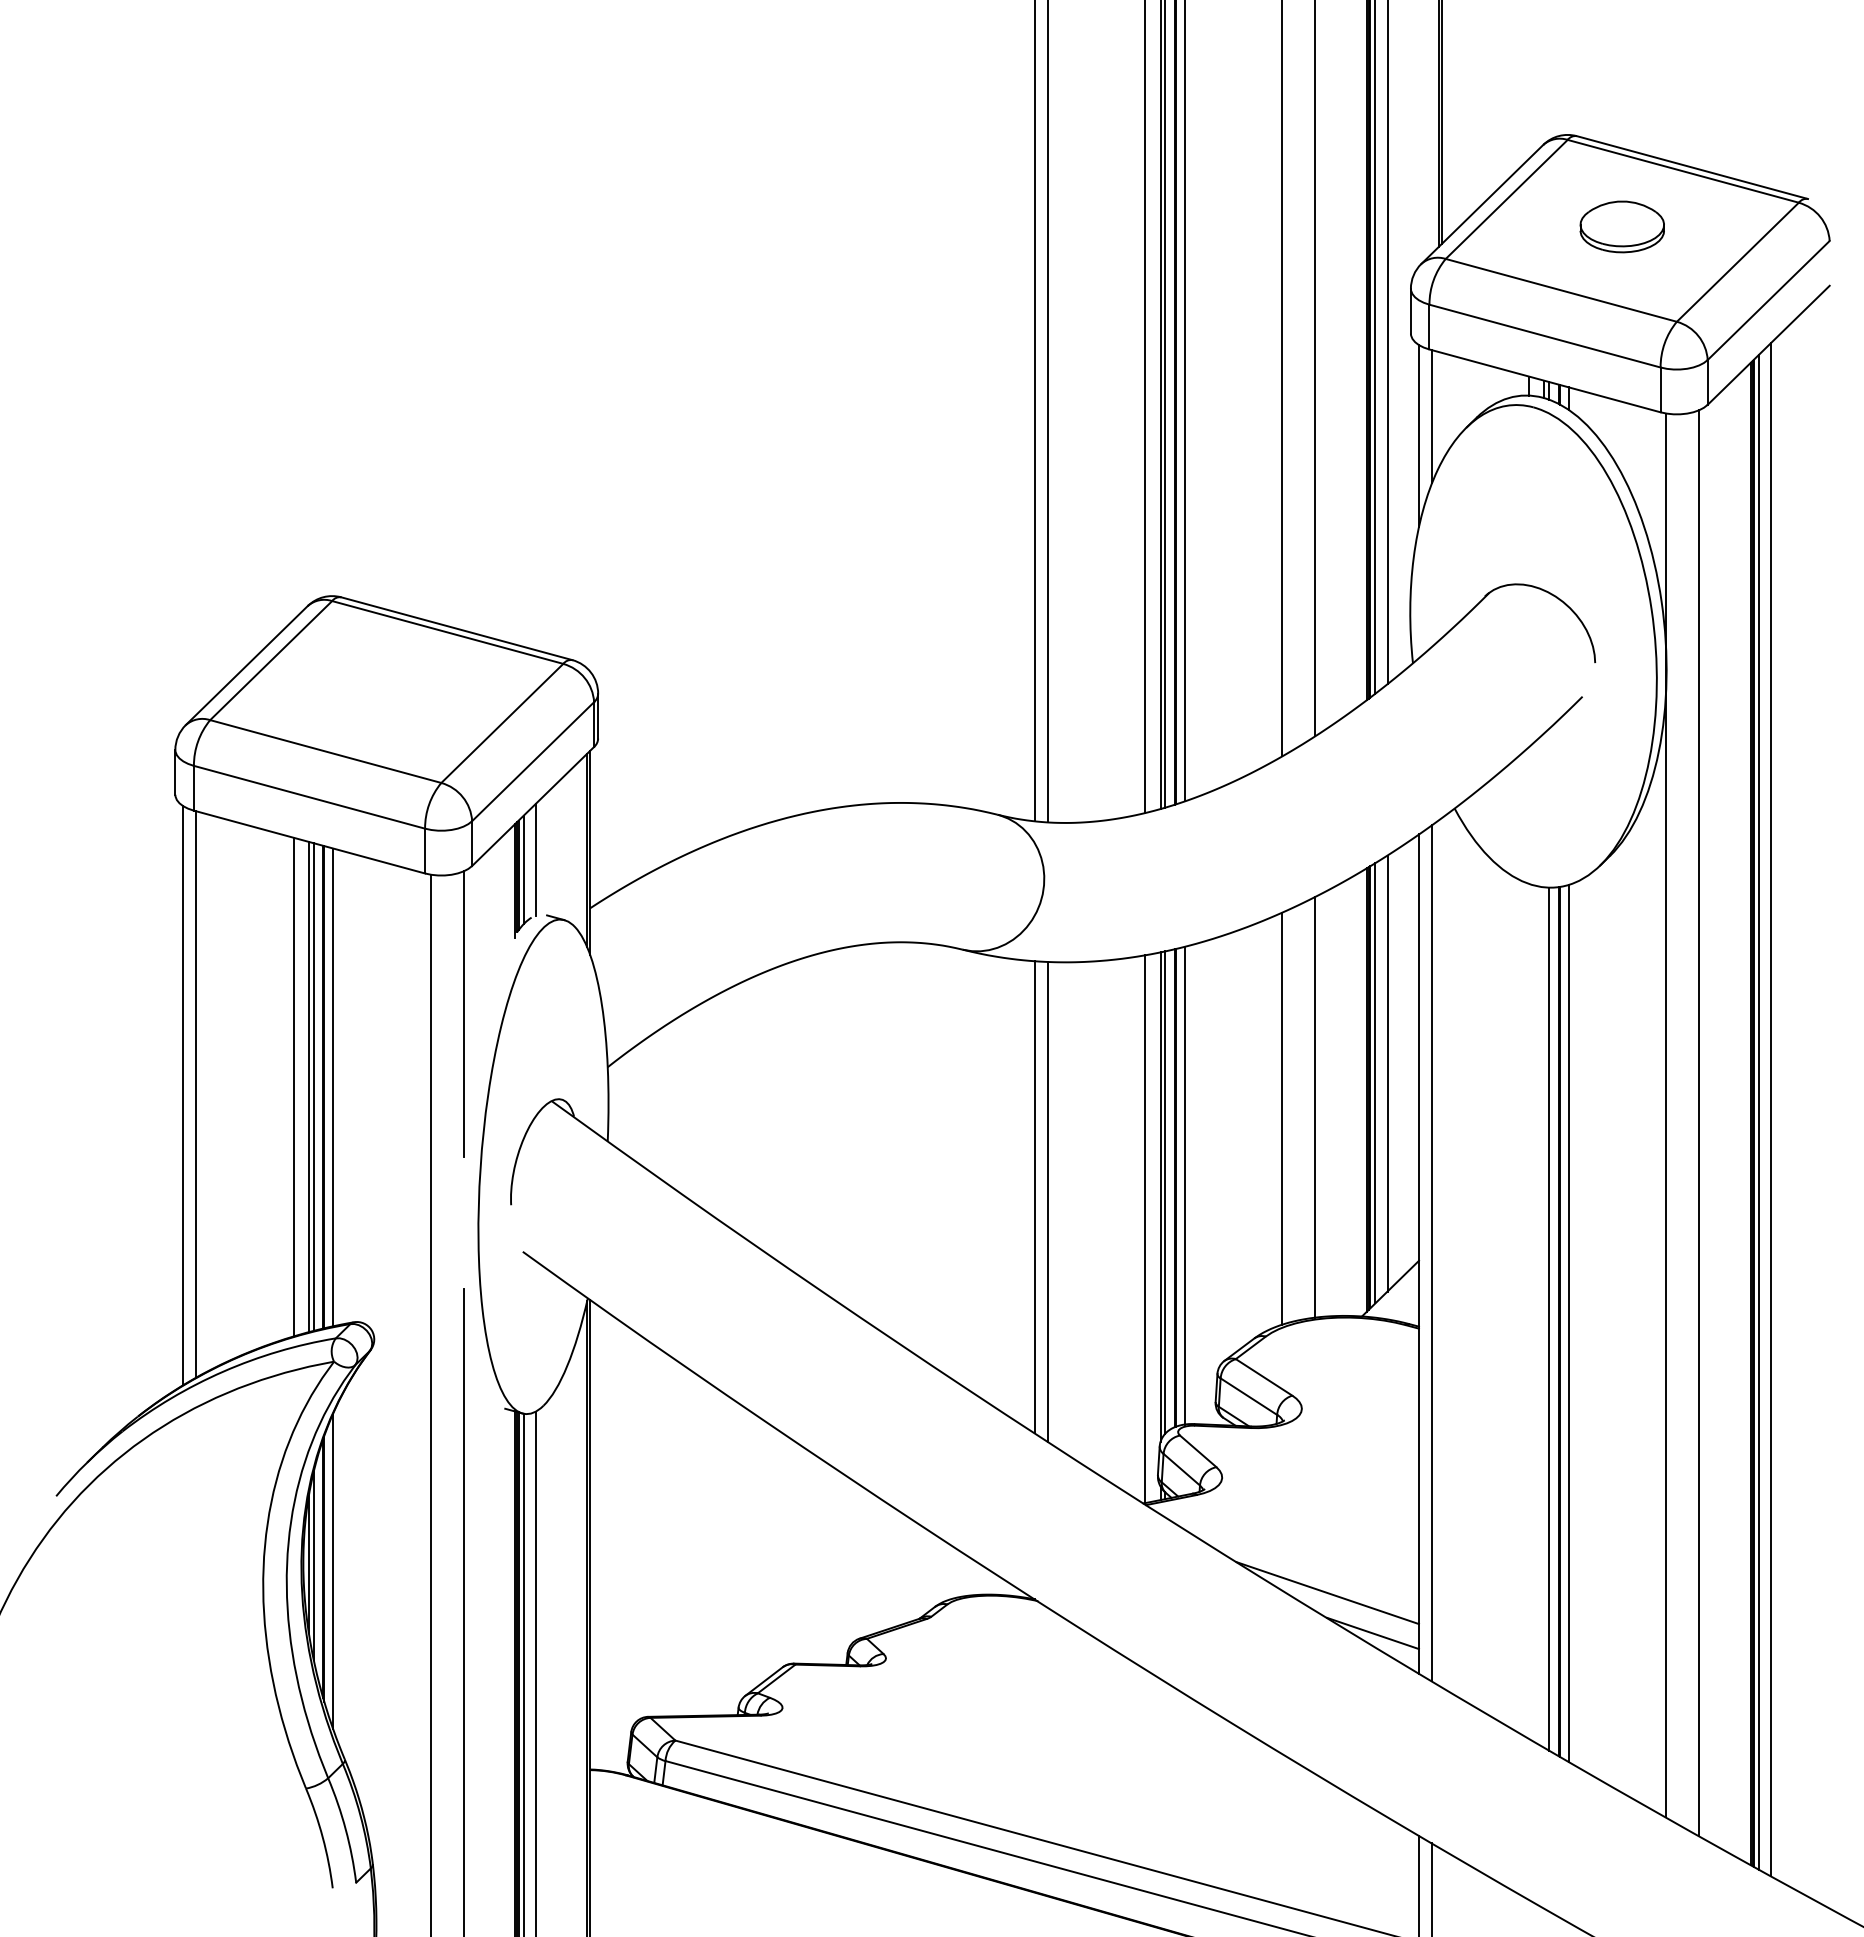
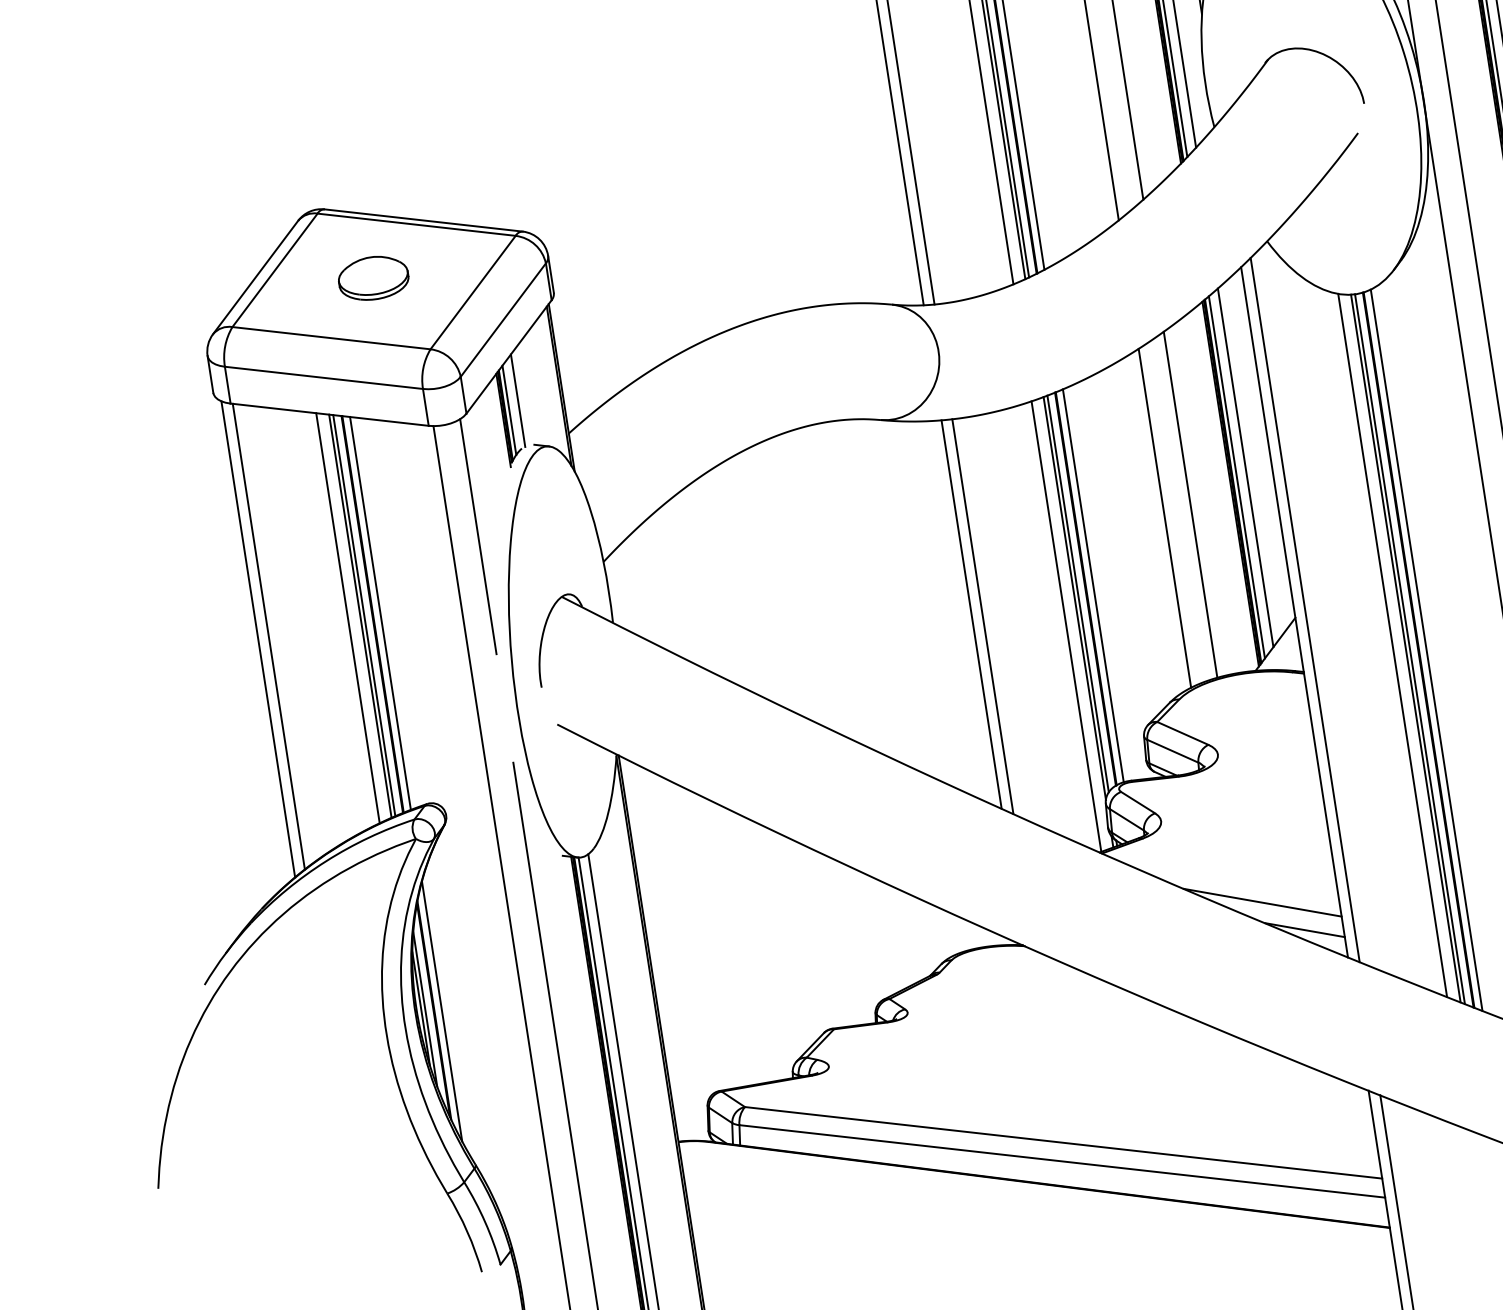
part: (386, 687) -> (373, 277), added
line: (1529, 1311) -> (1392, 645), added
line: (1544, 1317) -> (1405, 648), added

